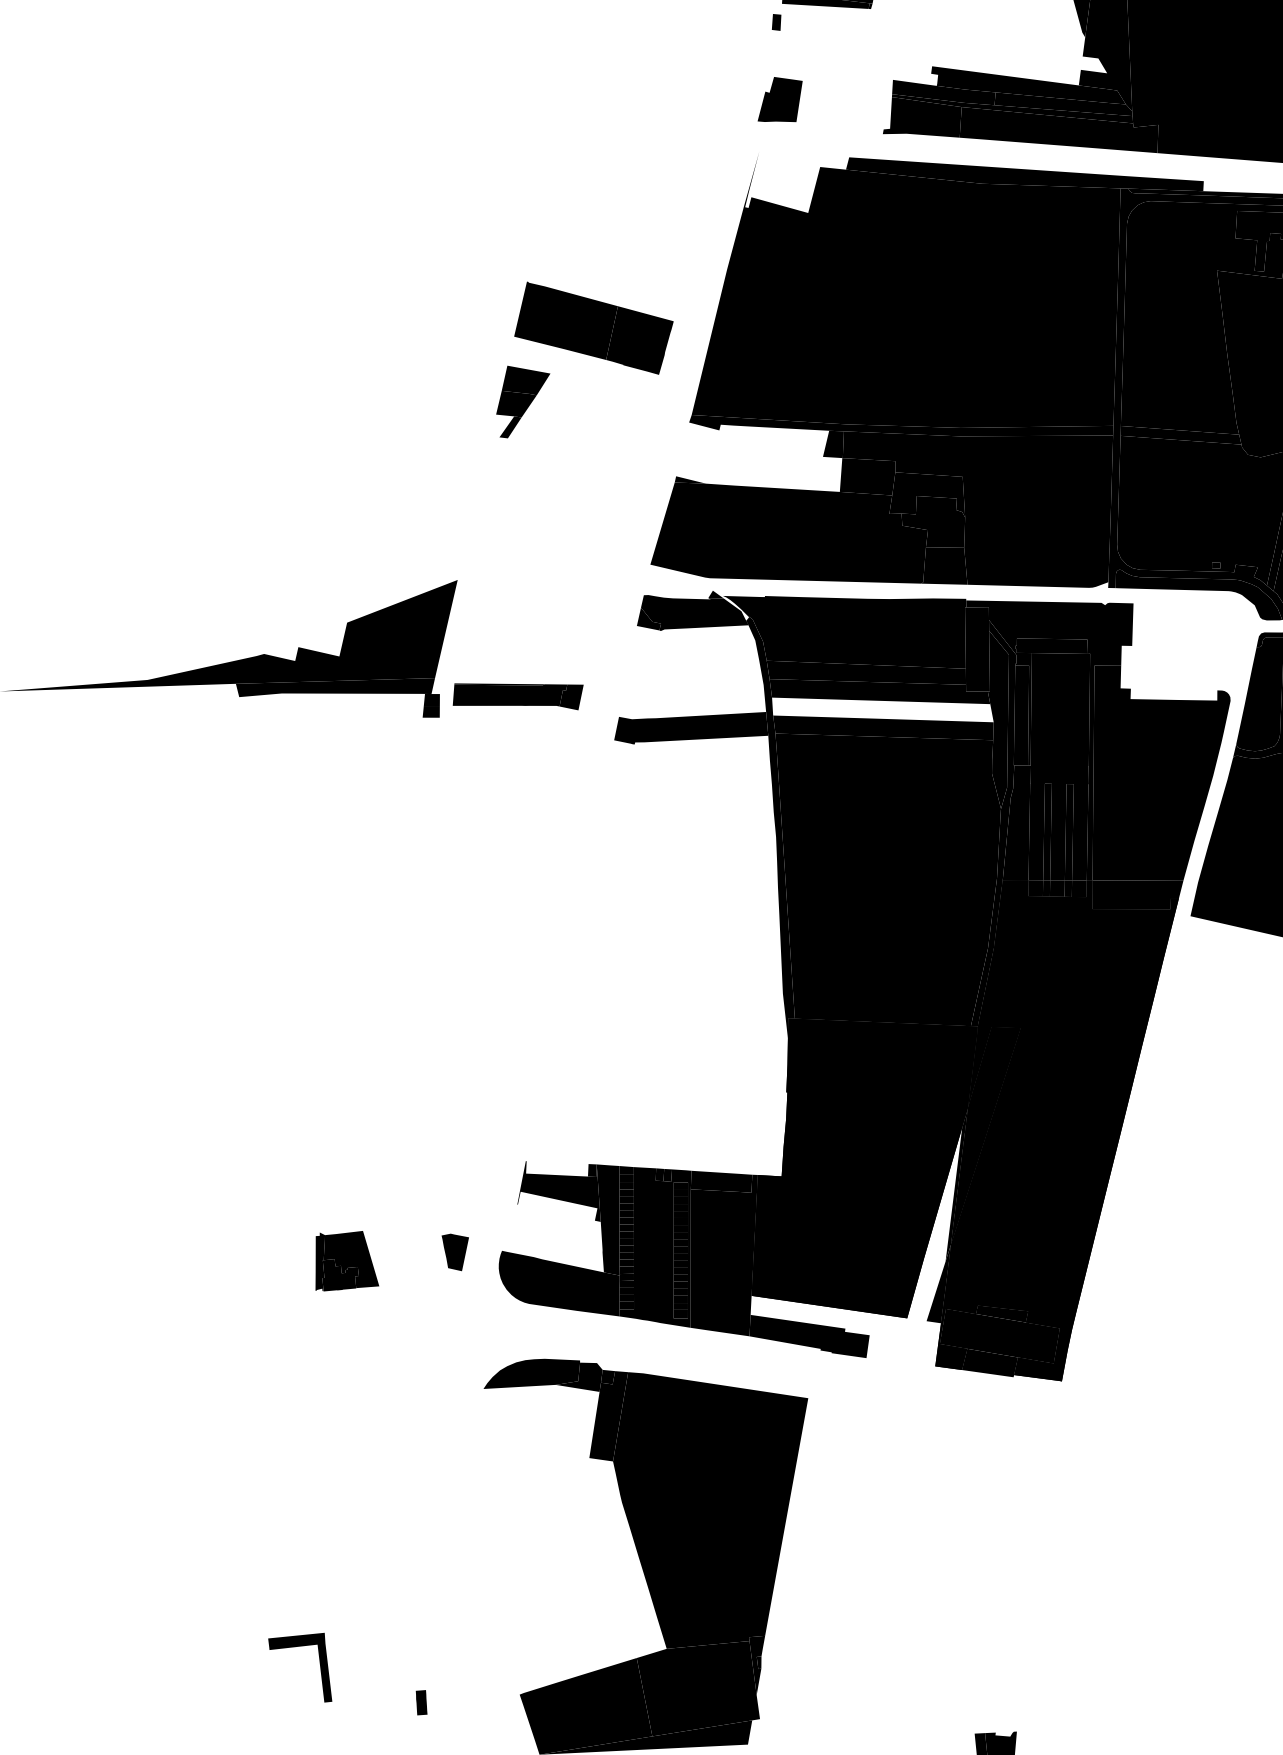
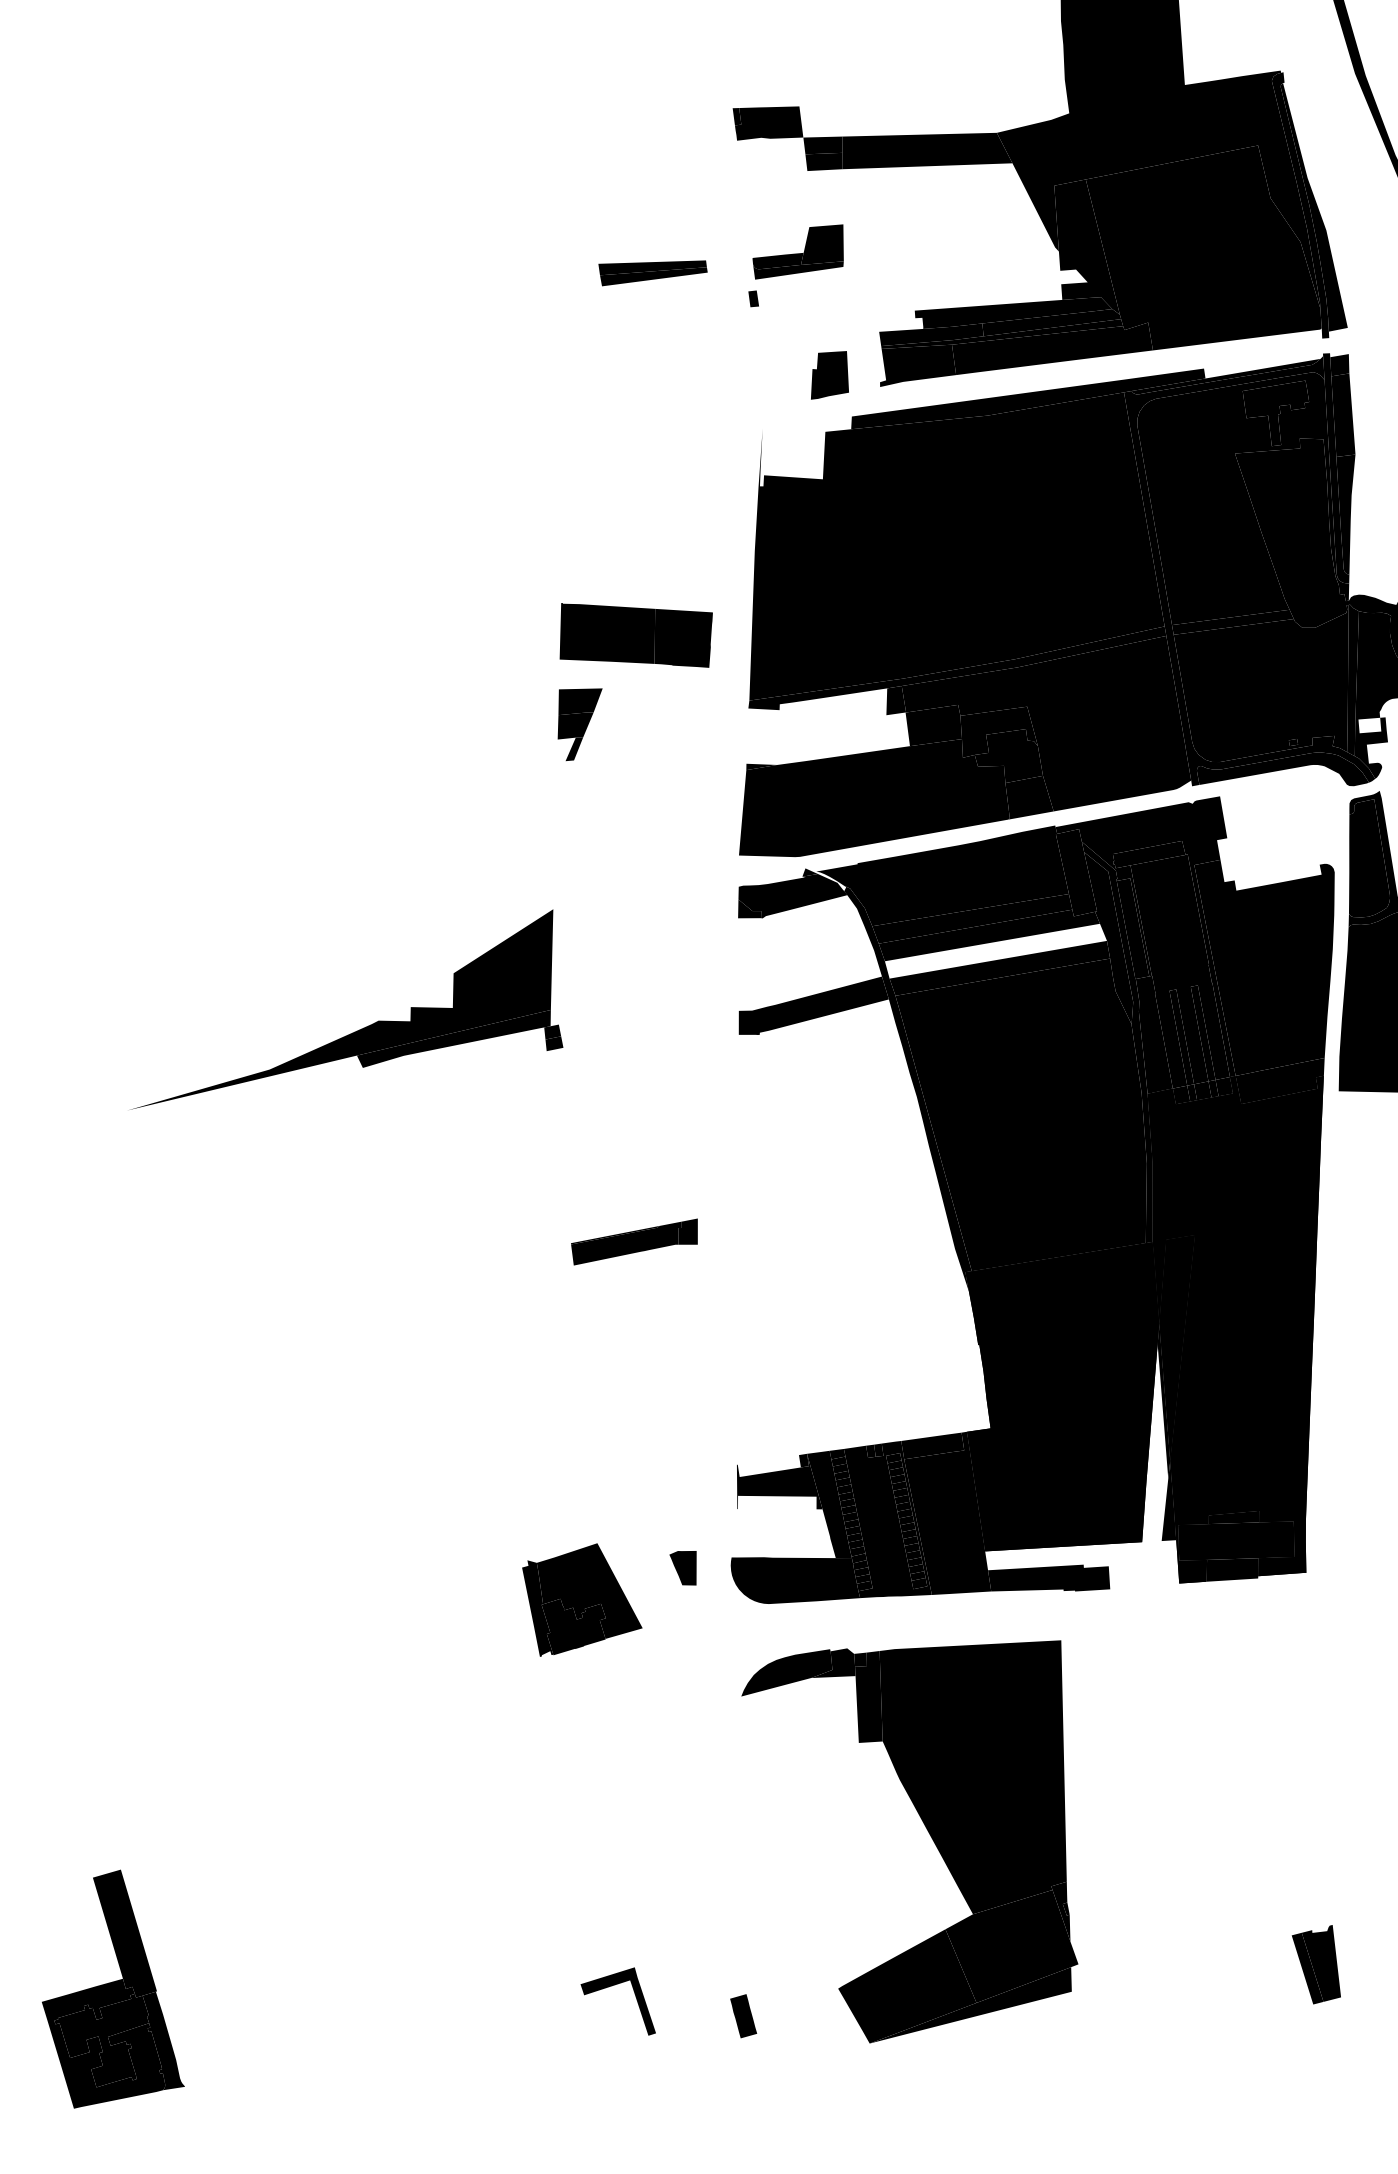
part: (780, 101) -> (829, 375), moved
part: (517, 694) -> (634, 1241), moved
part: (347, 1261) -> (582, 1599), size x1.67
part: (421, 1702) -> (743, 2016), size x1.67

